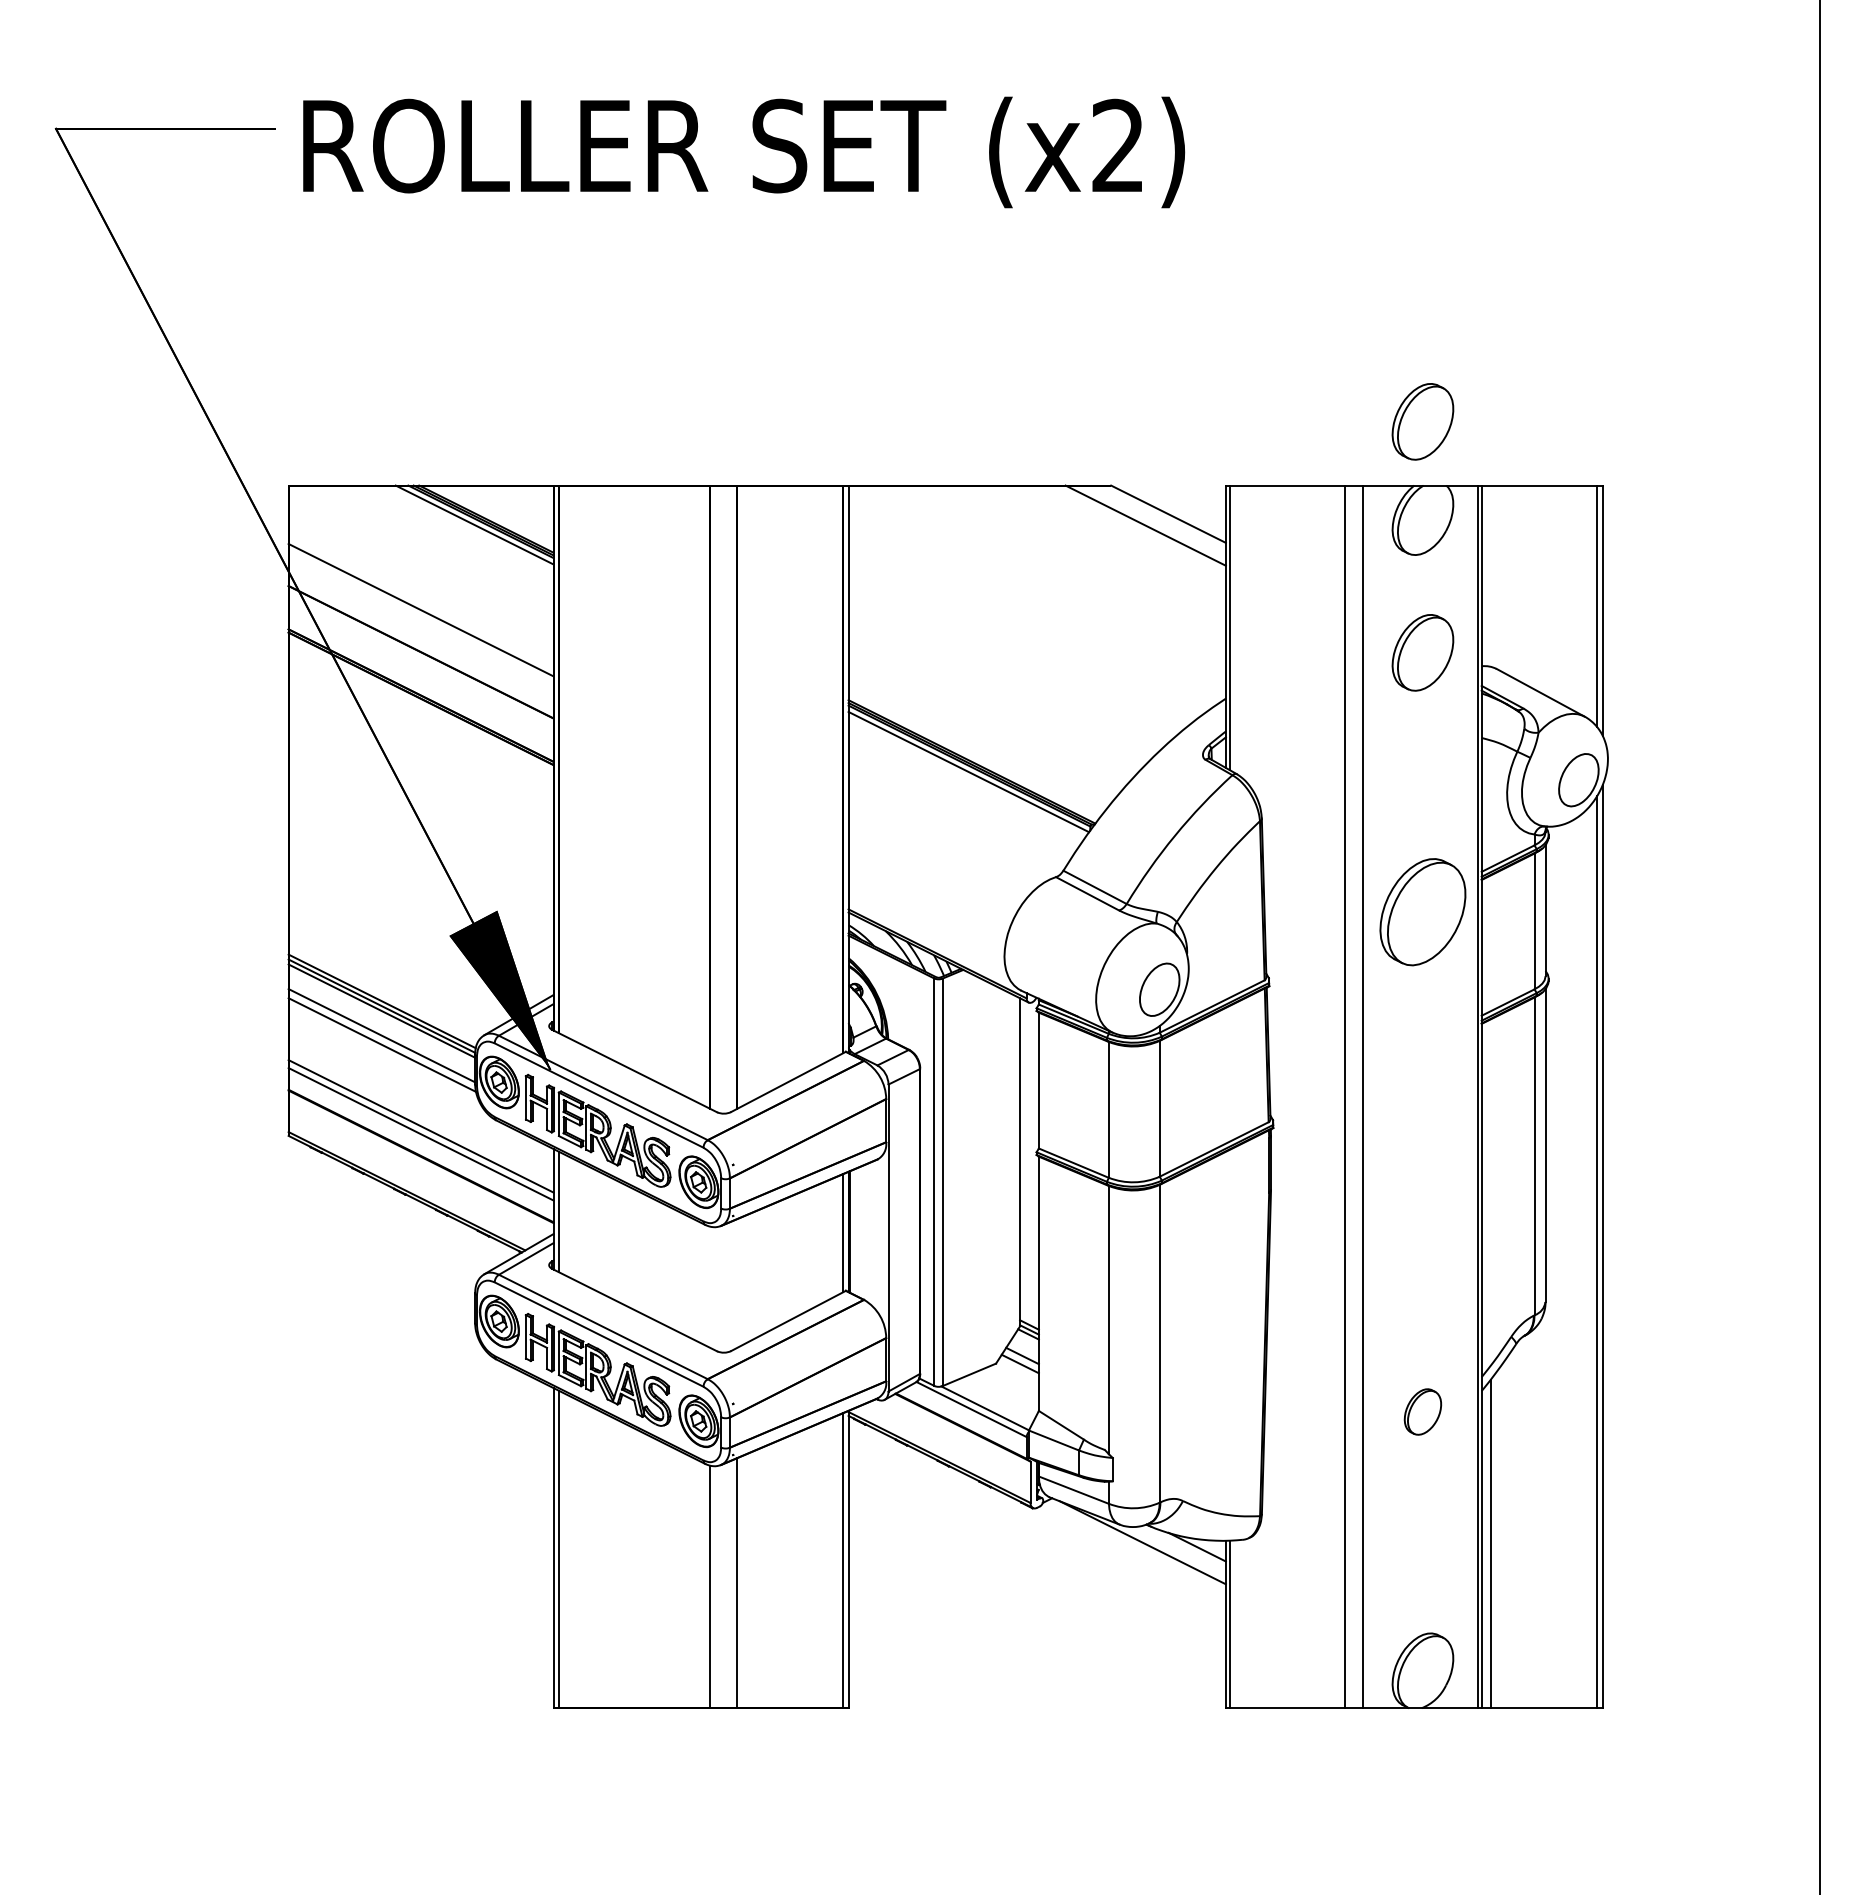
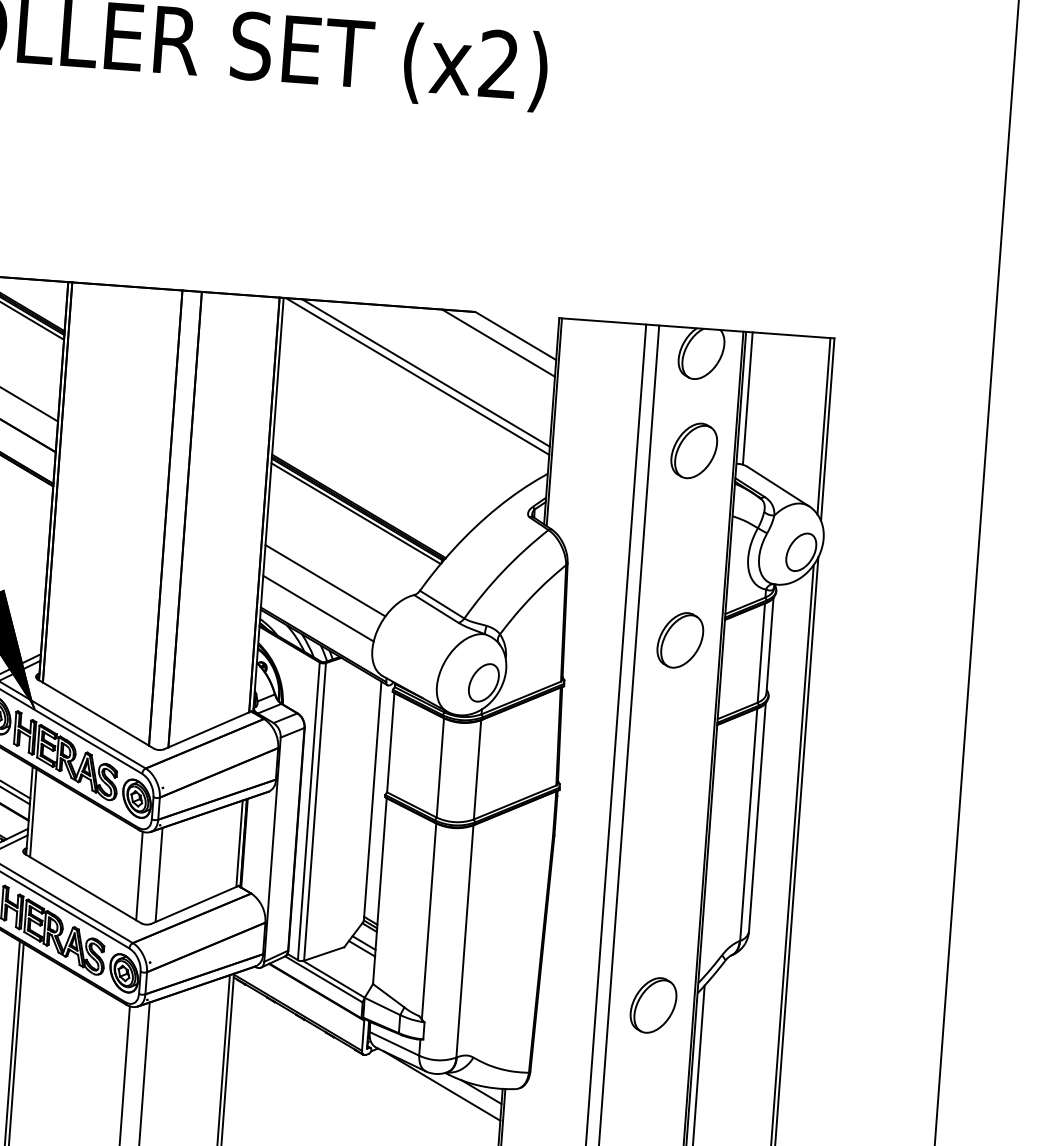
part: (1422, 421) -> (706, 281), removed
line: (1049, 573) -> (425, 372), added
line: (1490, 575) -> (747, 398), added
line: (1038, 578) -> (417, 375), added
line: (933, 866) -> (325, 580), added
line: (926, 904) -> (318, 608), added
part: (1422, 912) -> (679, 640), size x0.71
line: (736, 1283) -> (159, 874), added
line: (710, 1286) -> (139, 875), added
part: (1422, 1411) -> (653, 1005), size x1.67

